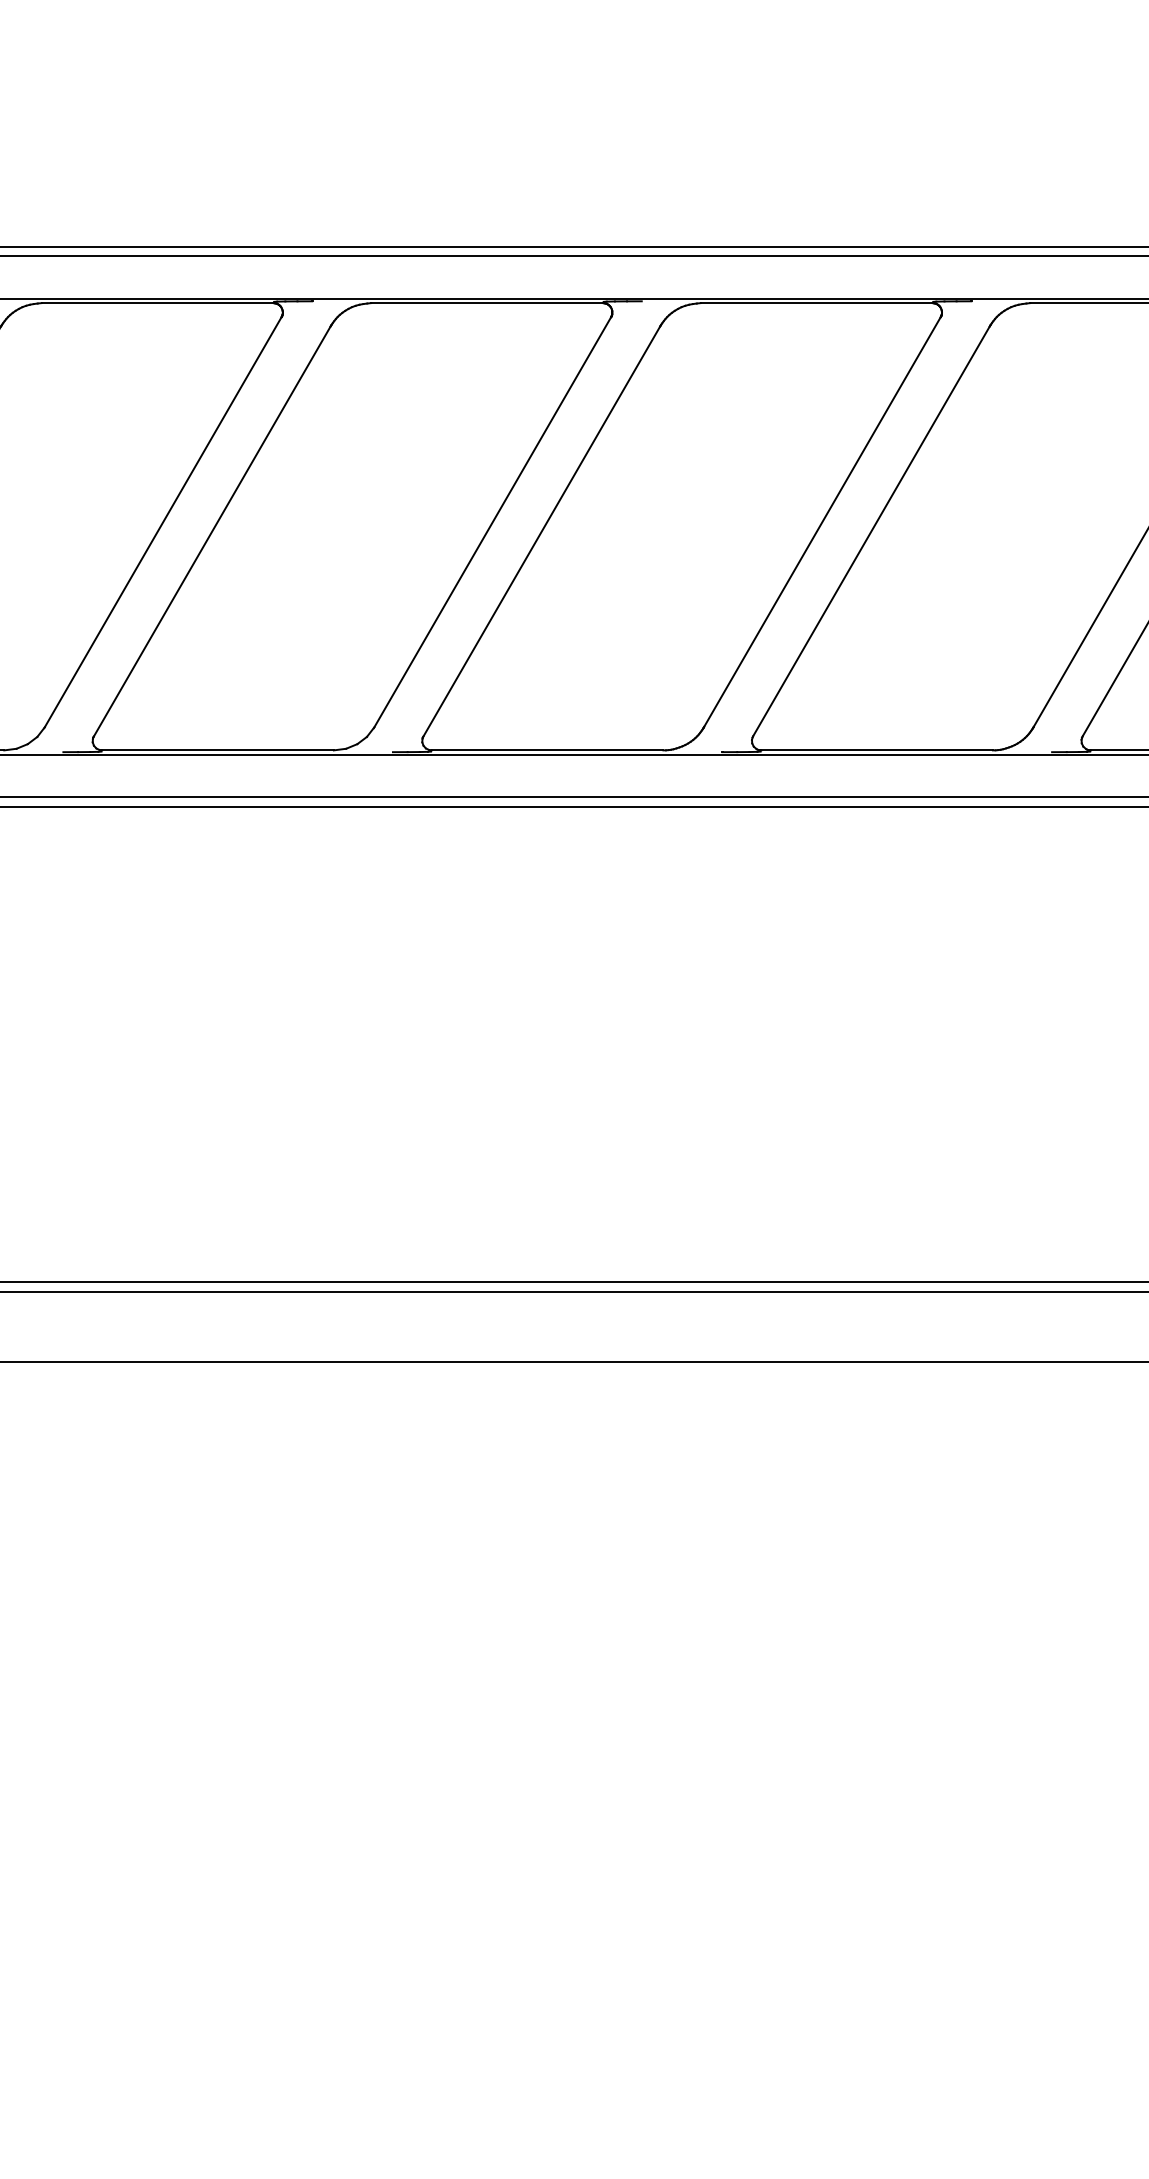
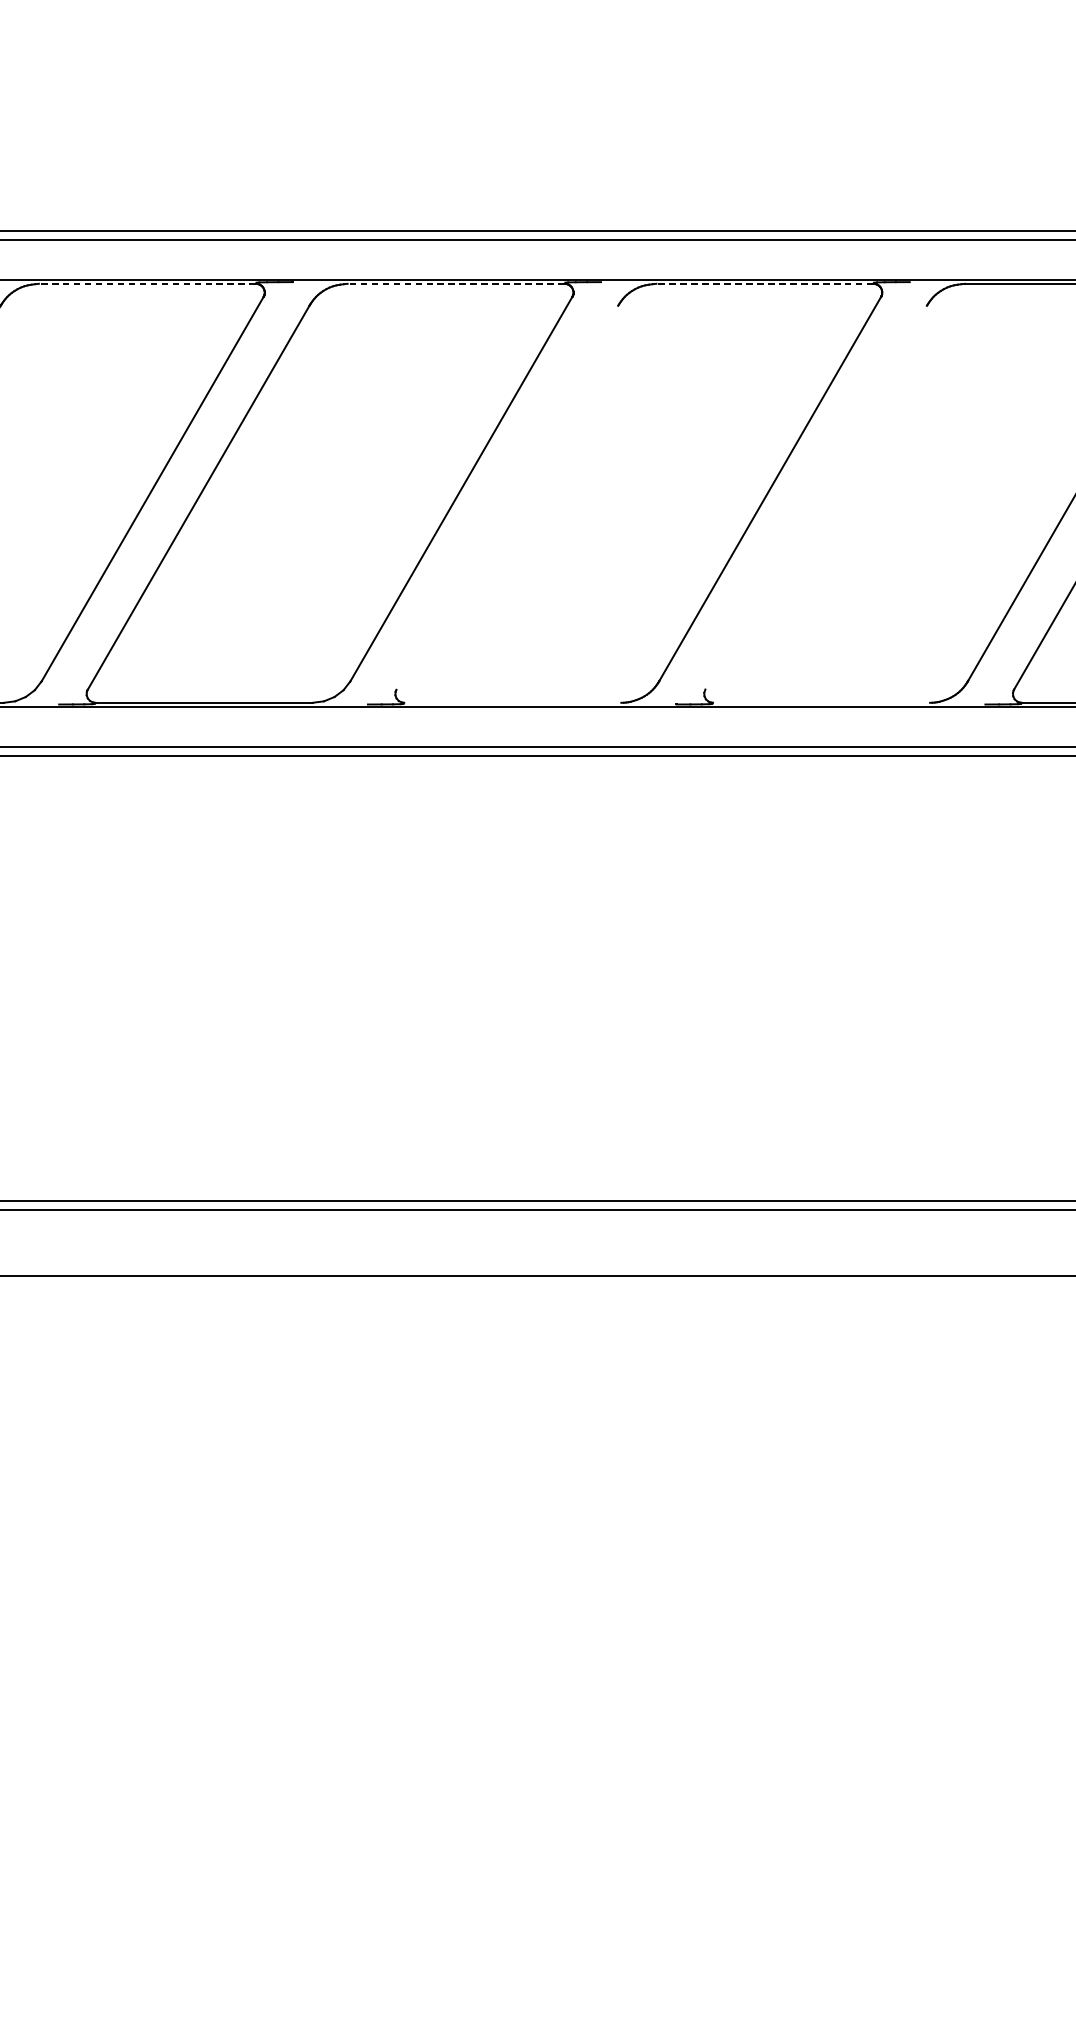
line: (157, 303) -> (147, 284), solid -> dashed
line: (487, 303) -> (456, 284), solid -> dashed
line: (816, 303) -> (764, 284), solid -> dashed
line: (541, 531) -> (507, 497), removed
line: (871, 531) -> (816, 497), removed
line: (547, 750) -> (512, 702), removed
line: (877, 750) -> (821, 702), removed

